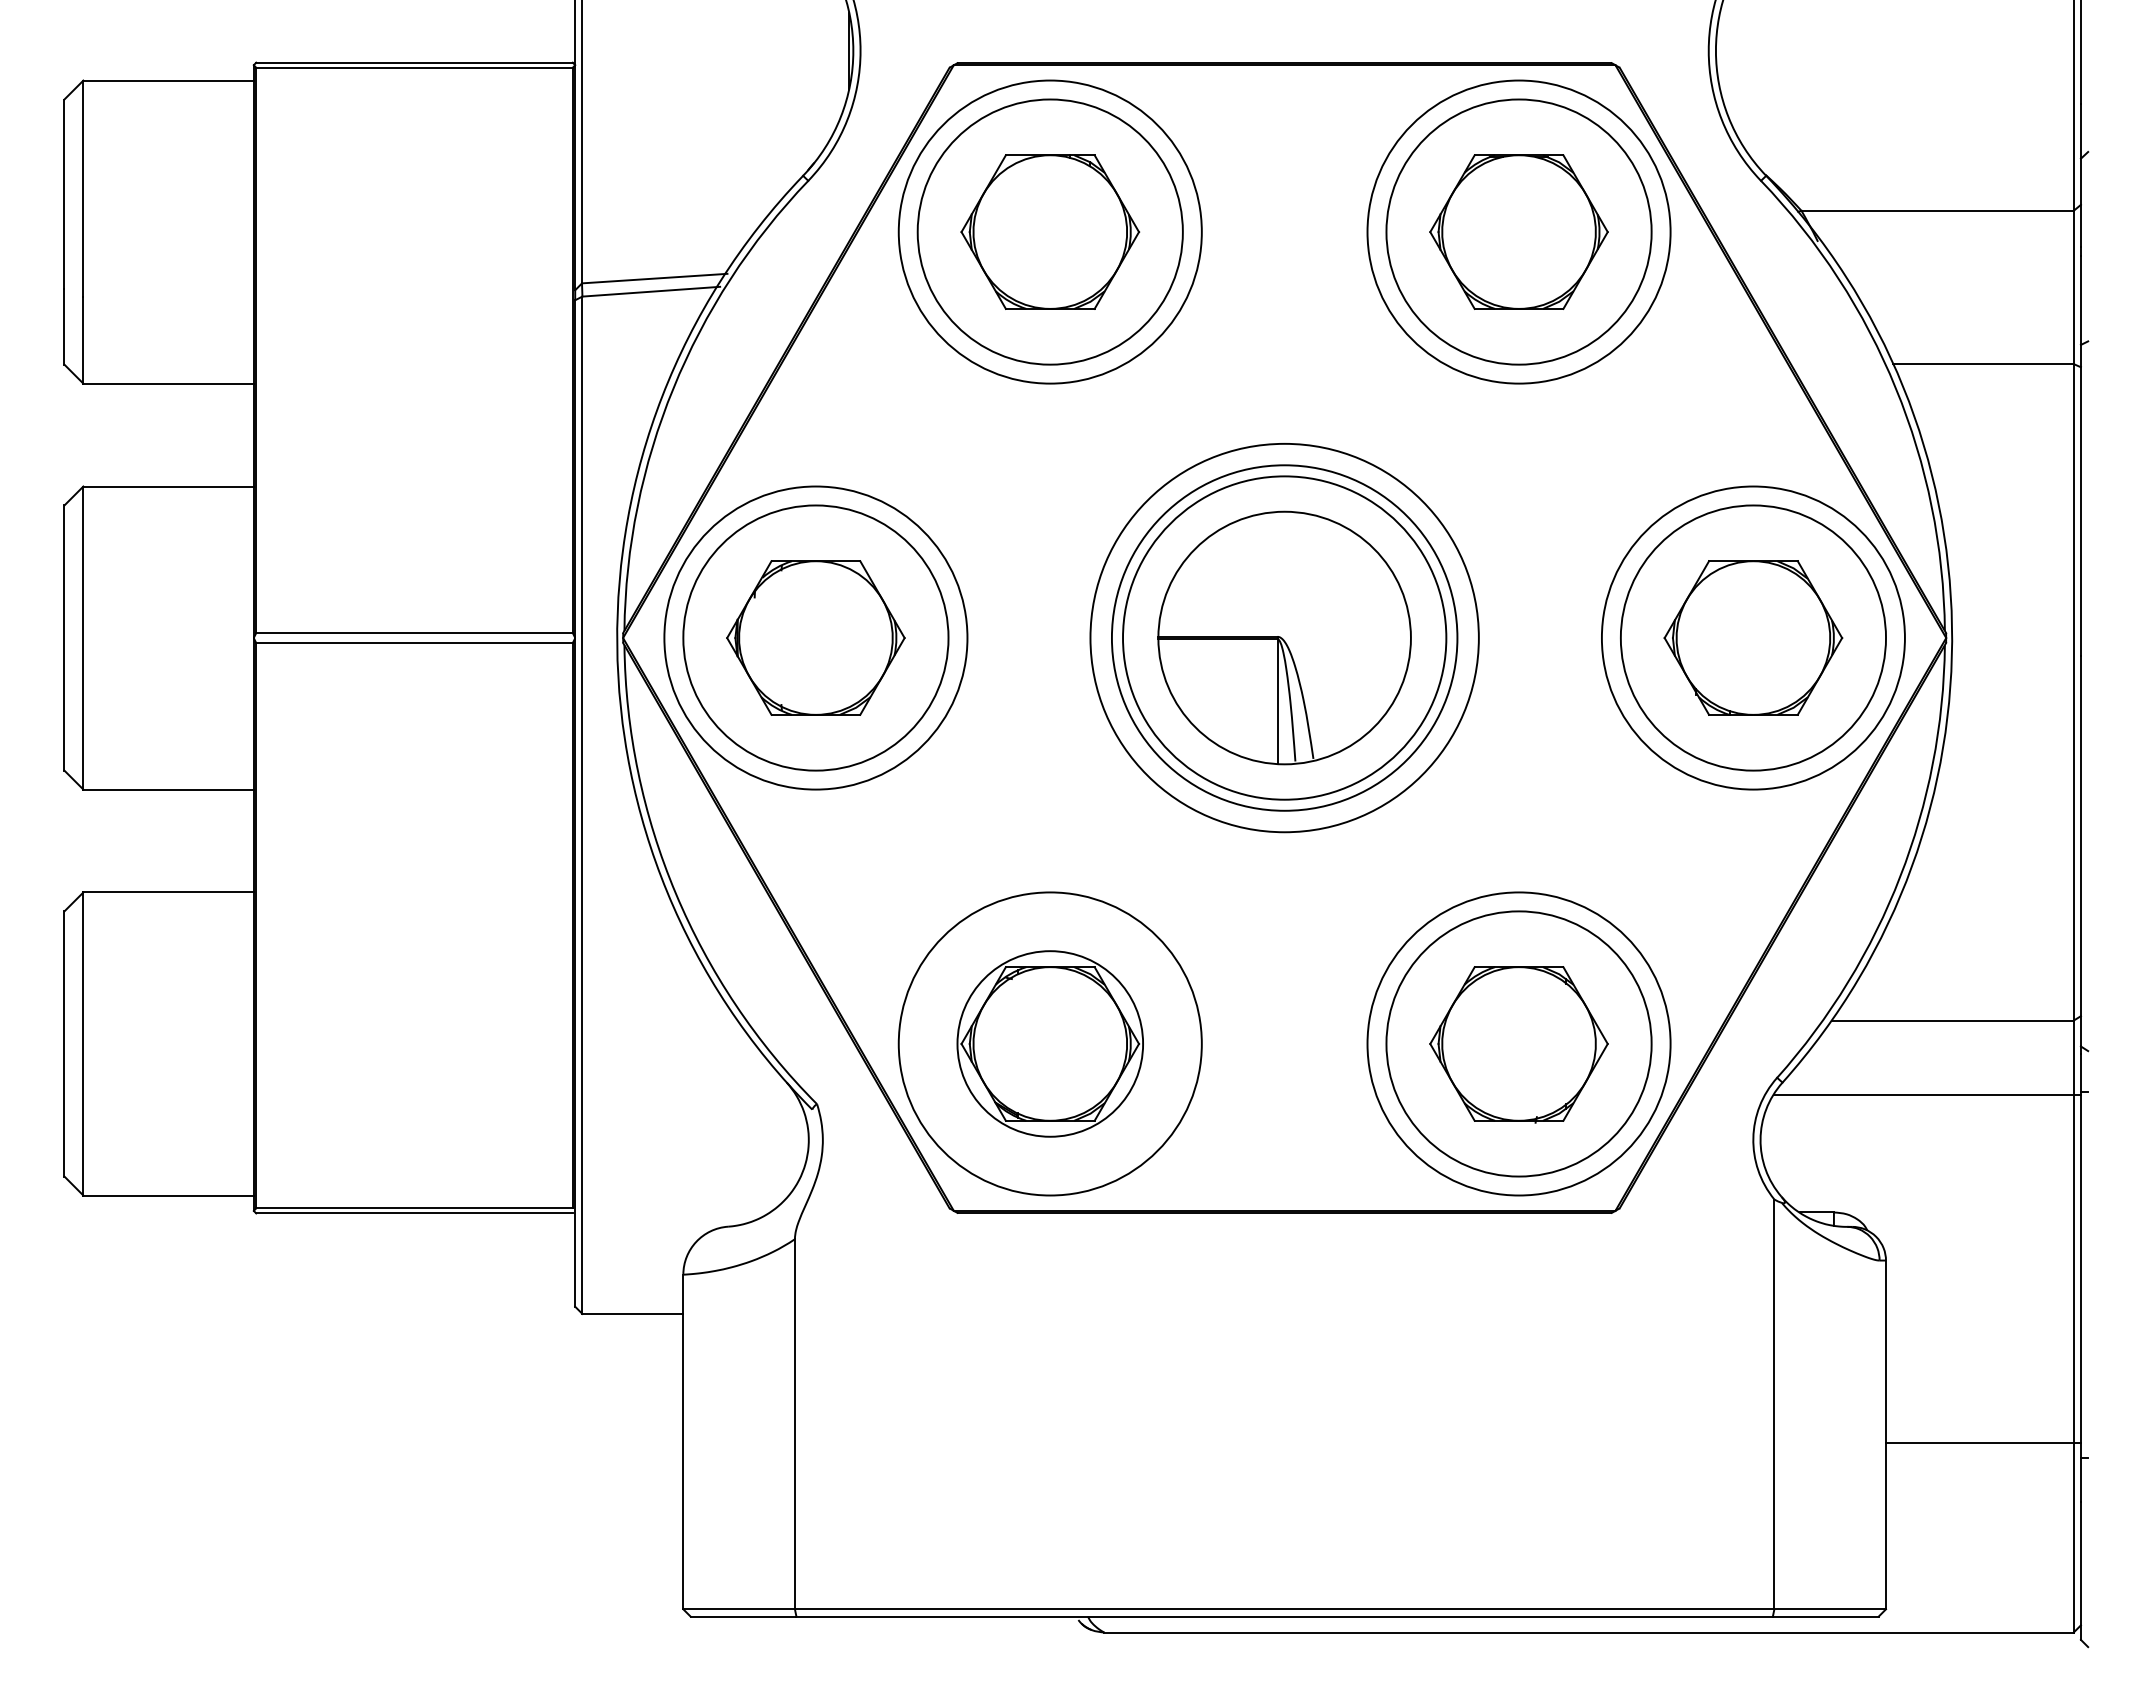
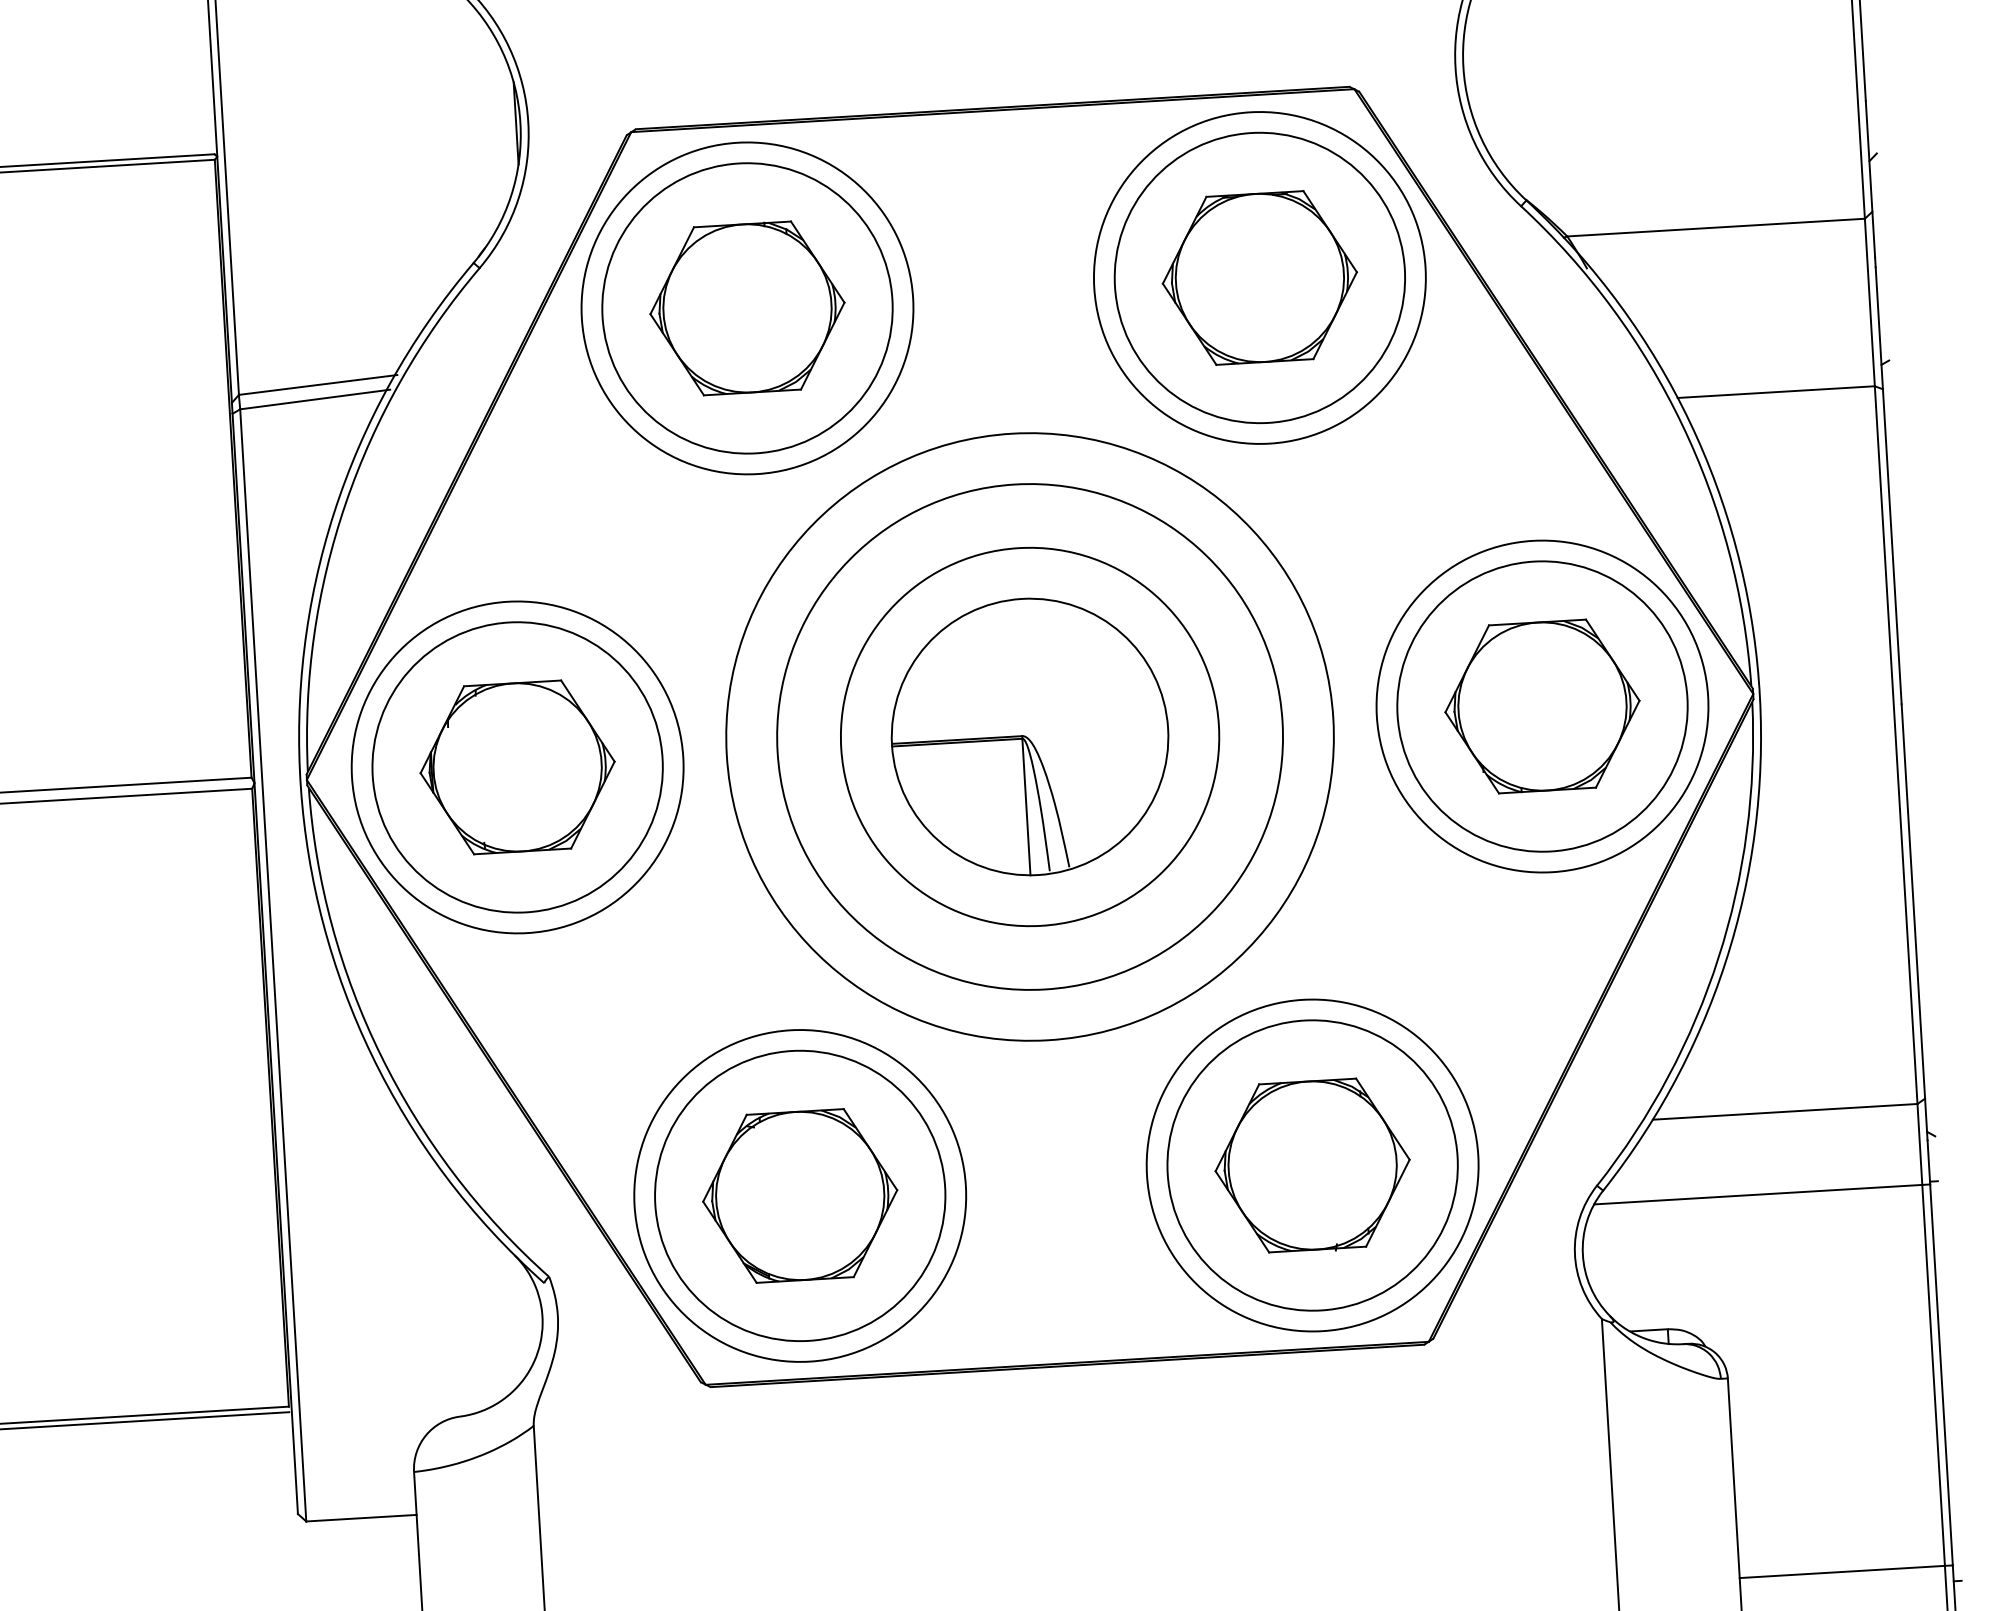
circle: (1284, 637) -> (1029, 736), size x1.43
circle: (1284, 638) -> (1029, 737), size x1.43
circle: (1049, 1043) -> (799, 1195), size x1.43

